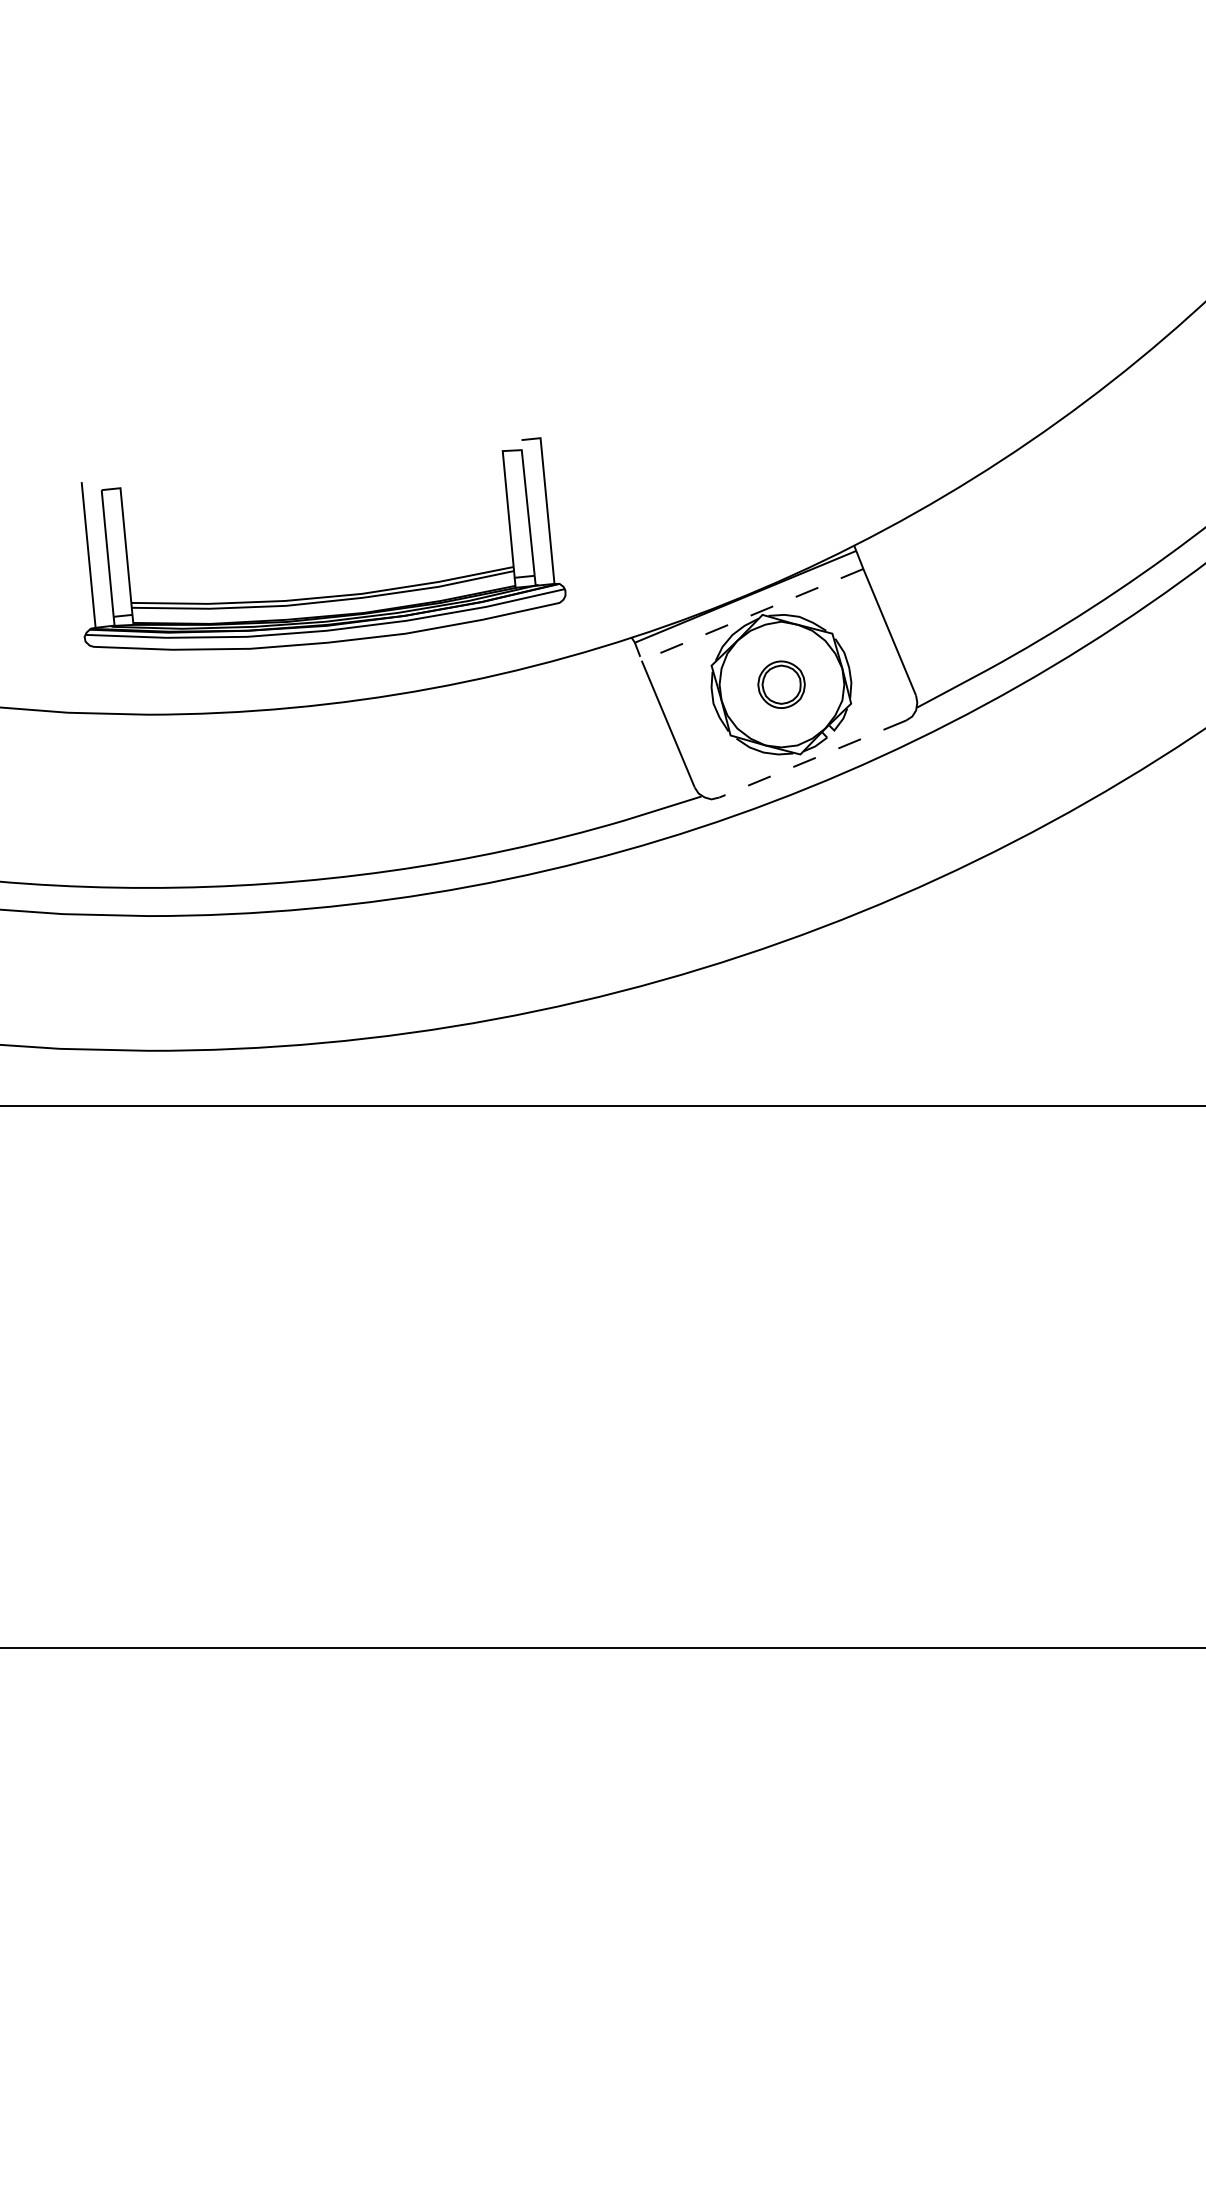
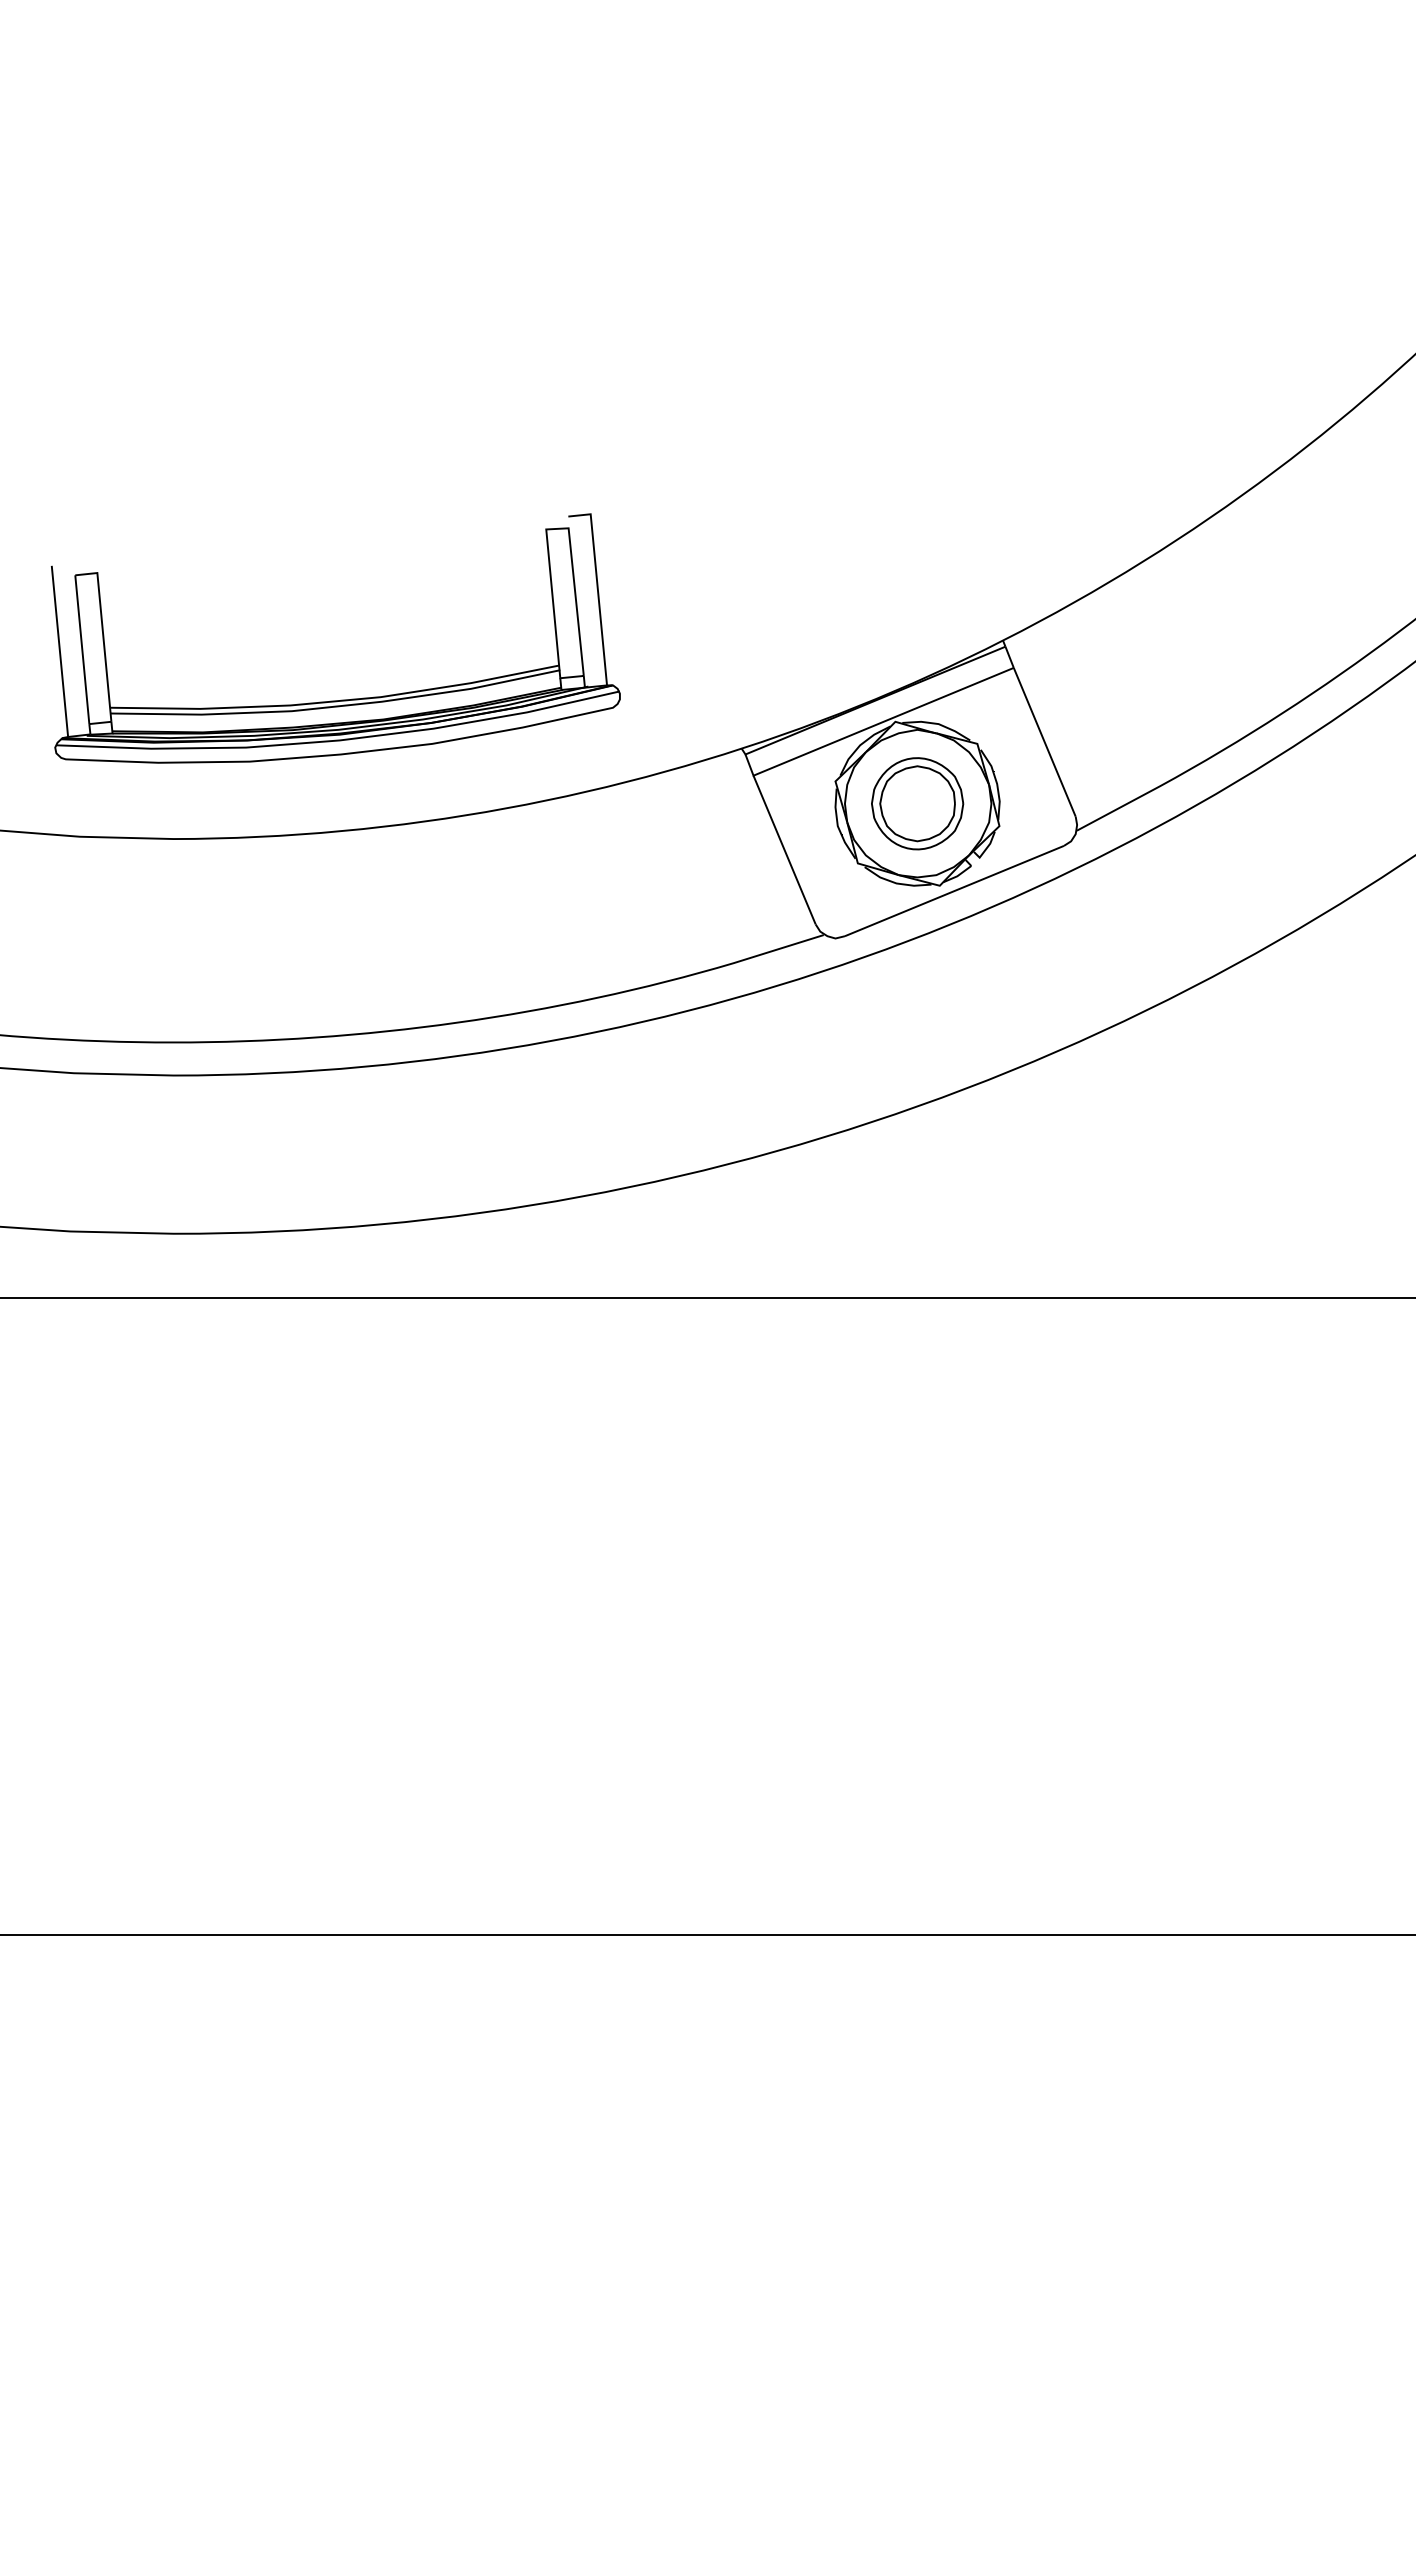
part: (328, 595) -> (341, 699), moved
line: (743, 618) -> (872, 726), dashed -> solid
part: (781, 684) -> (917, 803), size x1.67
line: (812, 759) -> (953, 891), dashed -> solid

